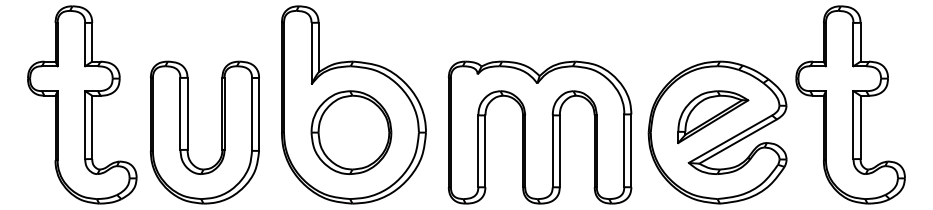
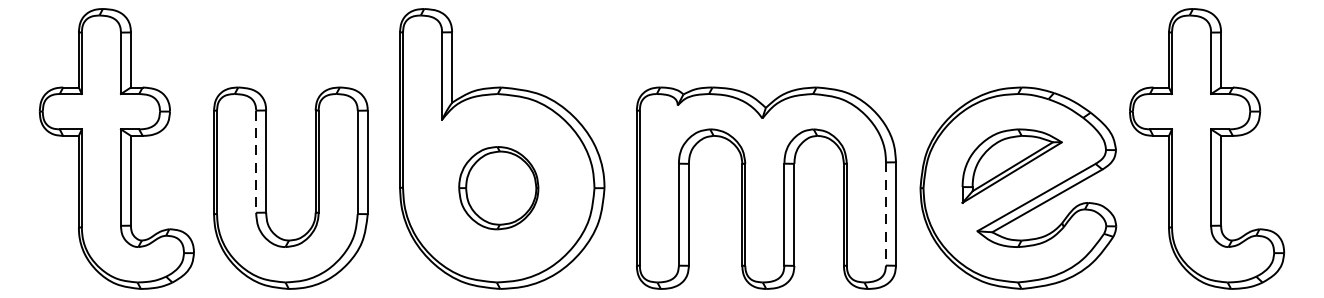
line: (180, 114) -> (256, 162), solid -> dashed
part: (351, 132) -> (498, 188), size x0.7
line: (624, 151) -> (886, 214), solid -> dashed

